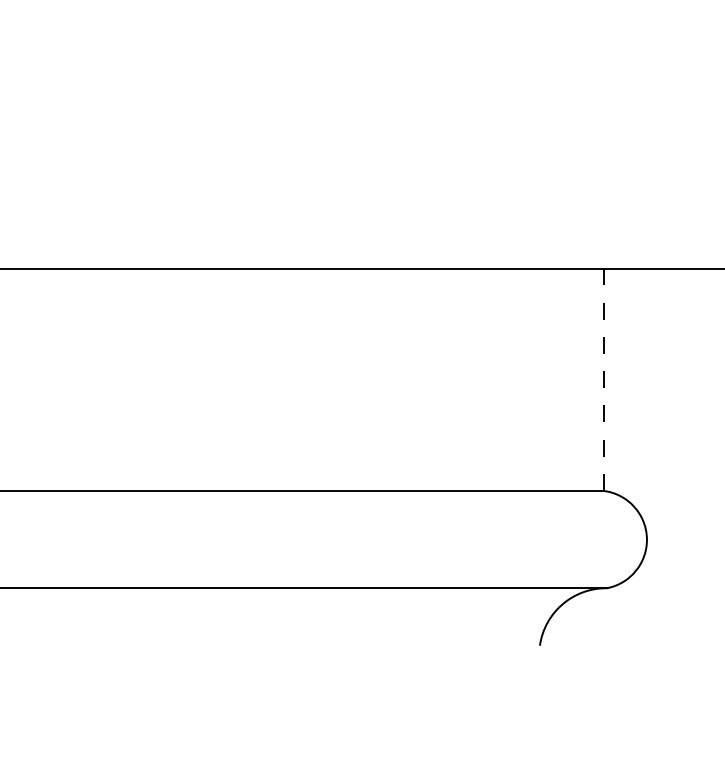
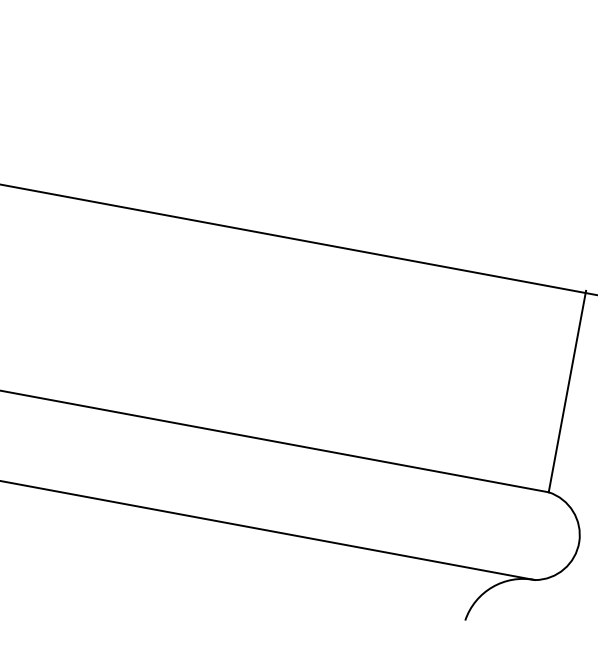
line: (604, 378) -> (567, 391), dashed -> solid

